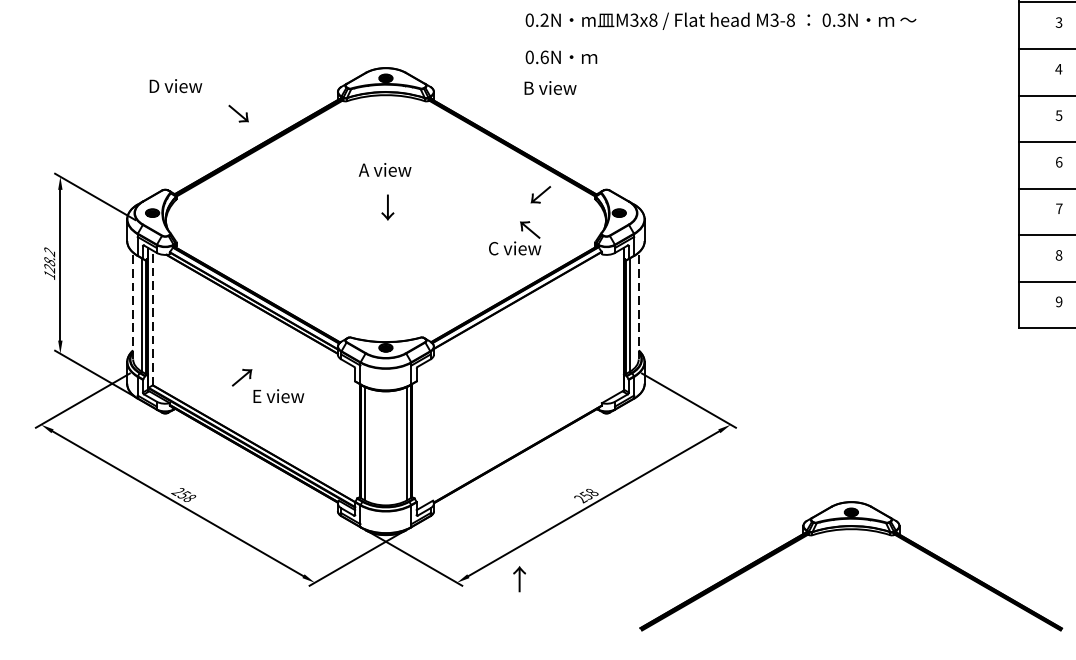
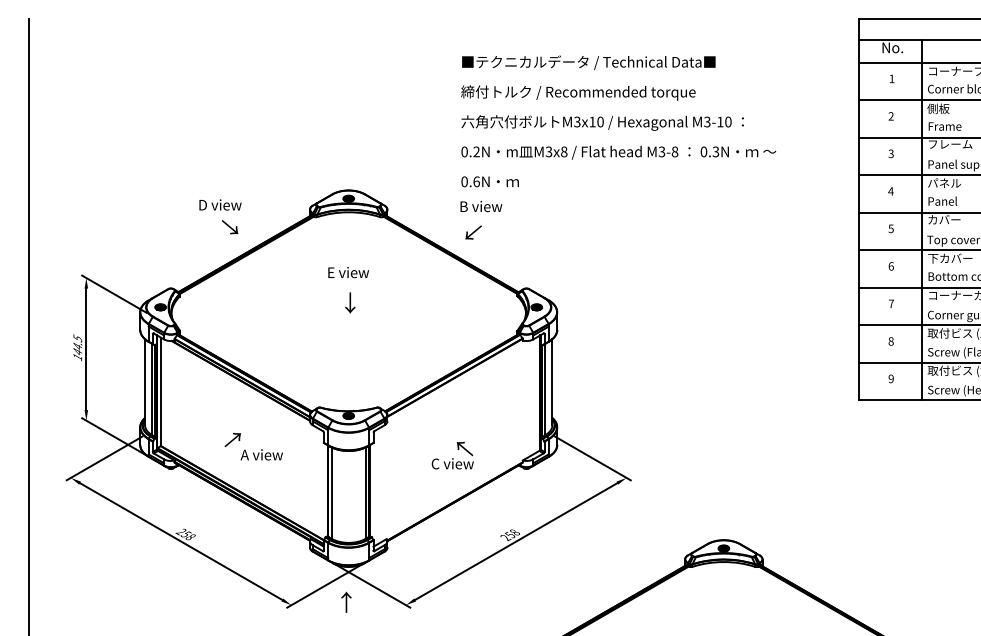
text: (175, 85) -> (220, 204), moved
text: (385, 169) -> (348, 272), A view -> E view
text: (540, 194) -> (473, 232), moved
text: (514, 238) -> (452, 455), moved
text: (49, 260) -> (77, 345), 128.2 -> 144.5
line: (133, 305) -> (145, 381), dashed -> solid
line: (638, 305) -> (552, 381), dashed -> solid
line: (153, 317) -> (161, 391), dashed -> solid
text: (277, 395) -> (261, 454), E view -> A view
text: (519, 578) -> (346, 601), moved

